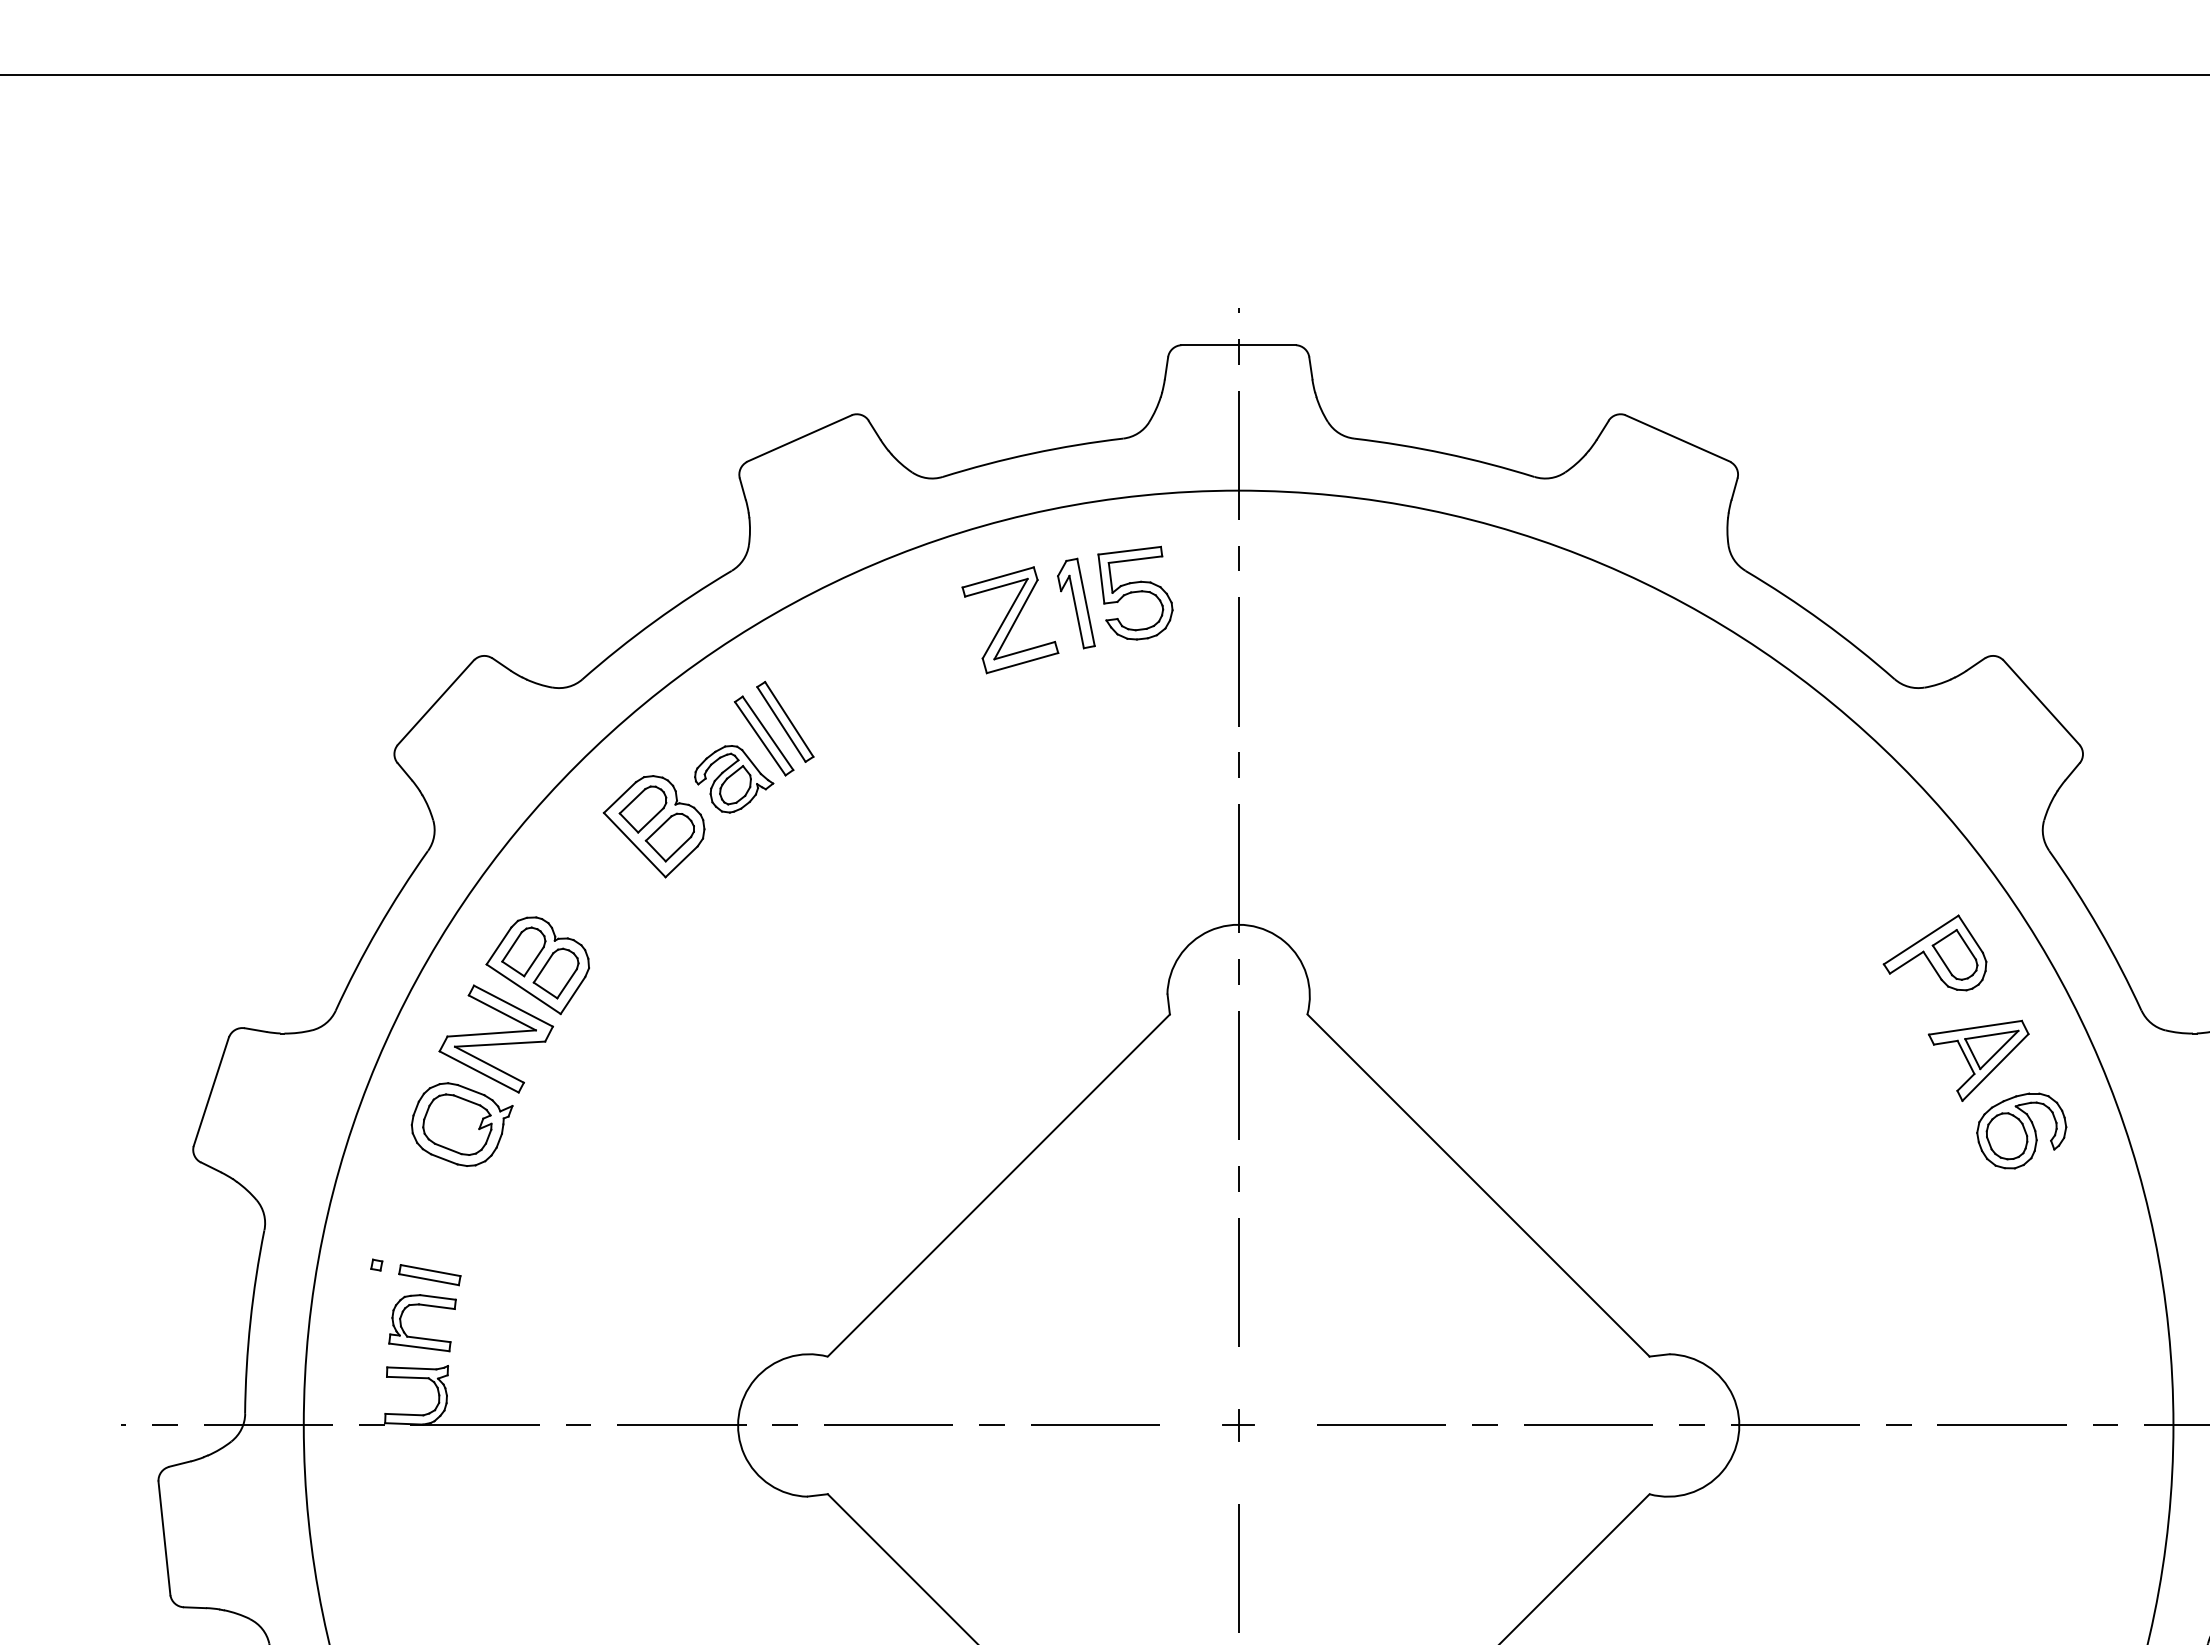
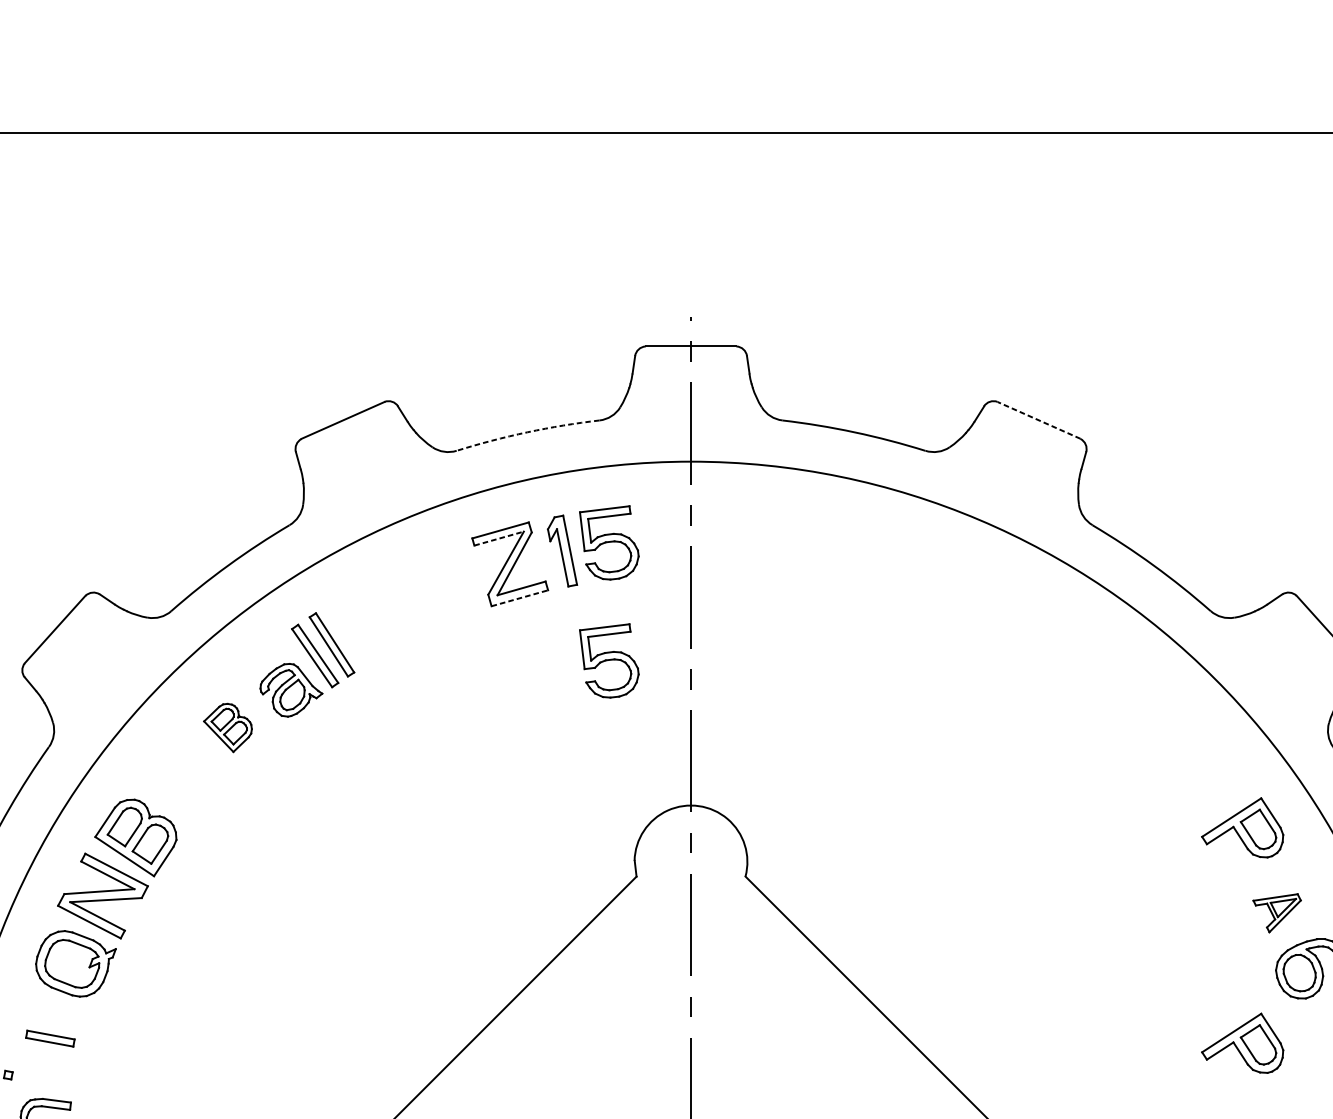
line: (1677, 438) -> (1038, 420), solid -> dashed
arc: (1032, 453) -> (527, 432), solid -> dashed
line: (996, 587) -> (499, 538), solid -> dashed
line: (1023, 662) -> (520, 597), solid -> dashed
part: (1135, 741) -> (609, 660), added
part: (653, 826) -> (227, 727), size x0.6
part: (1978, 1060) -> (1277, 913), size x0.6
part: (1934, 1224) -> (1242, 1042), added
part: (429, 1275) -> (50, 1038), moved

